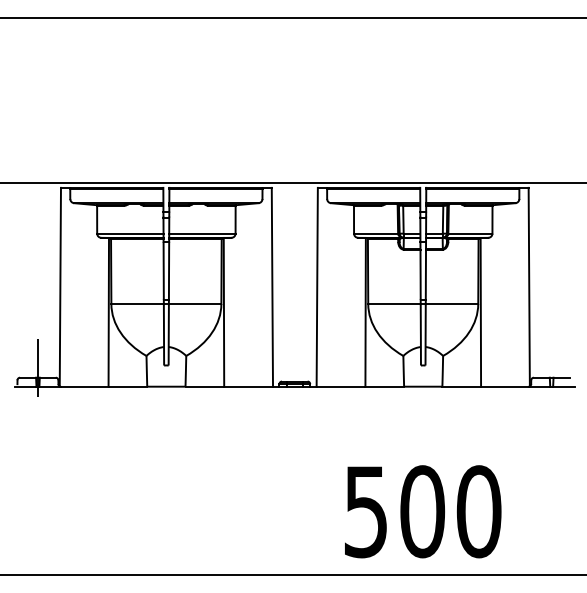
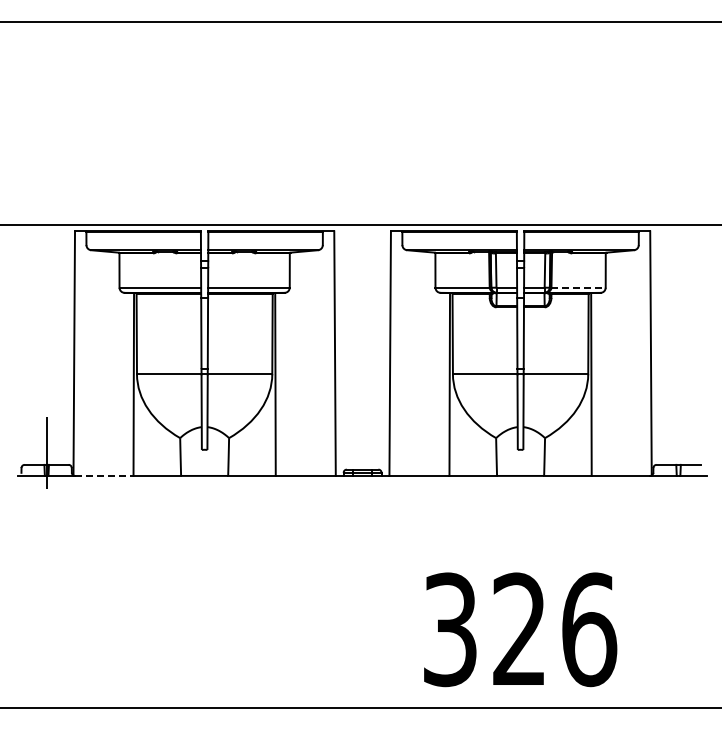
line: (471, 233) -> (579, 287), solid -> dashed
line: (84, 386) -> (104, 475), solid -> dashed
text: (423, 511) -> (520, 629), 500 -> 326

